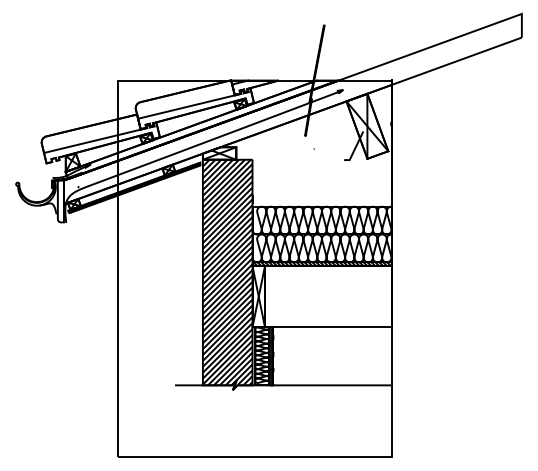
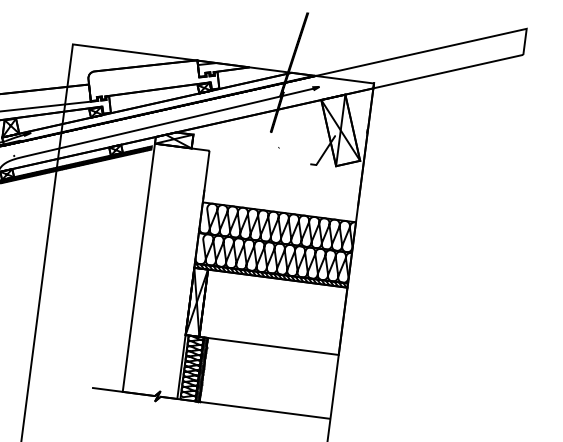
line: (186, 106) -> (144, 82), removed
hatch: (227, 274) -> (165, 273), removed

